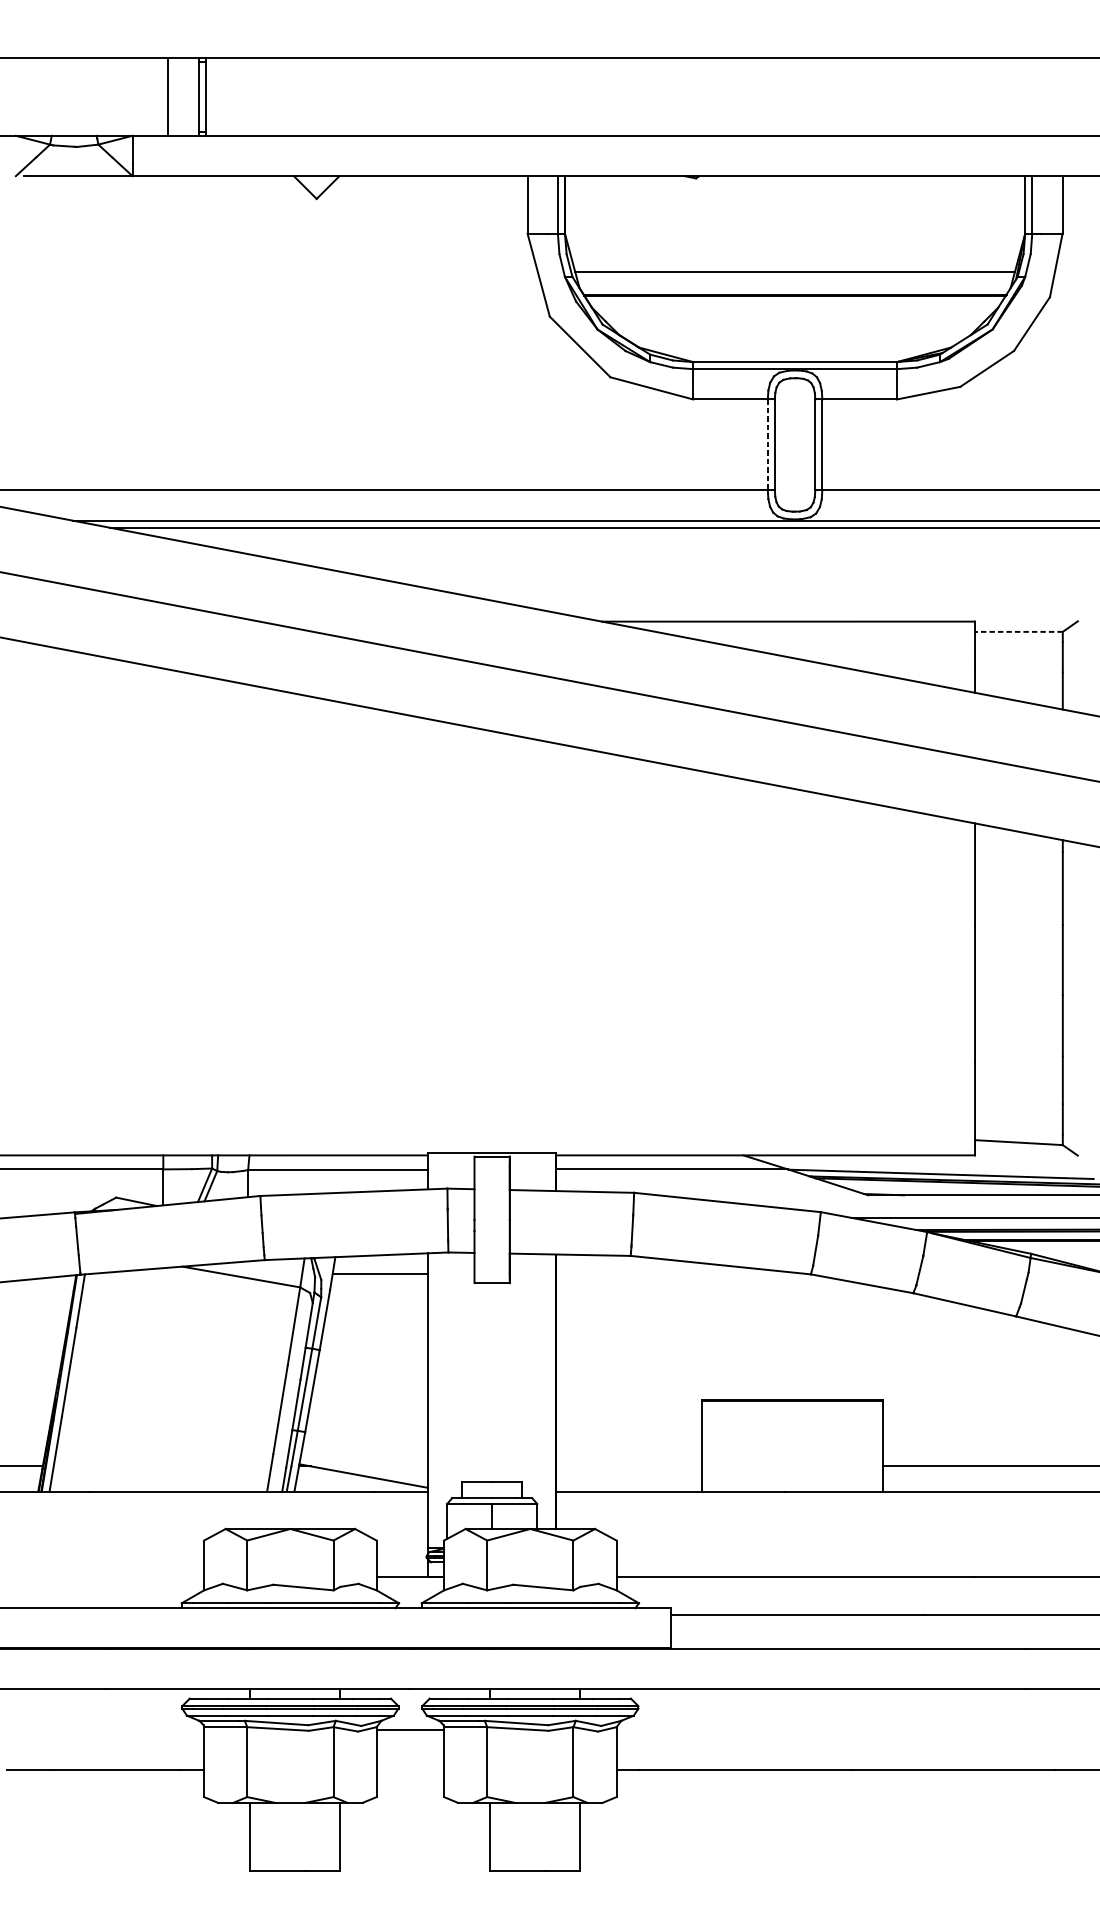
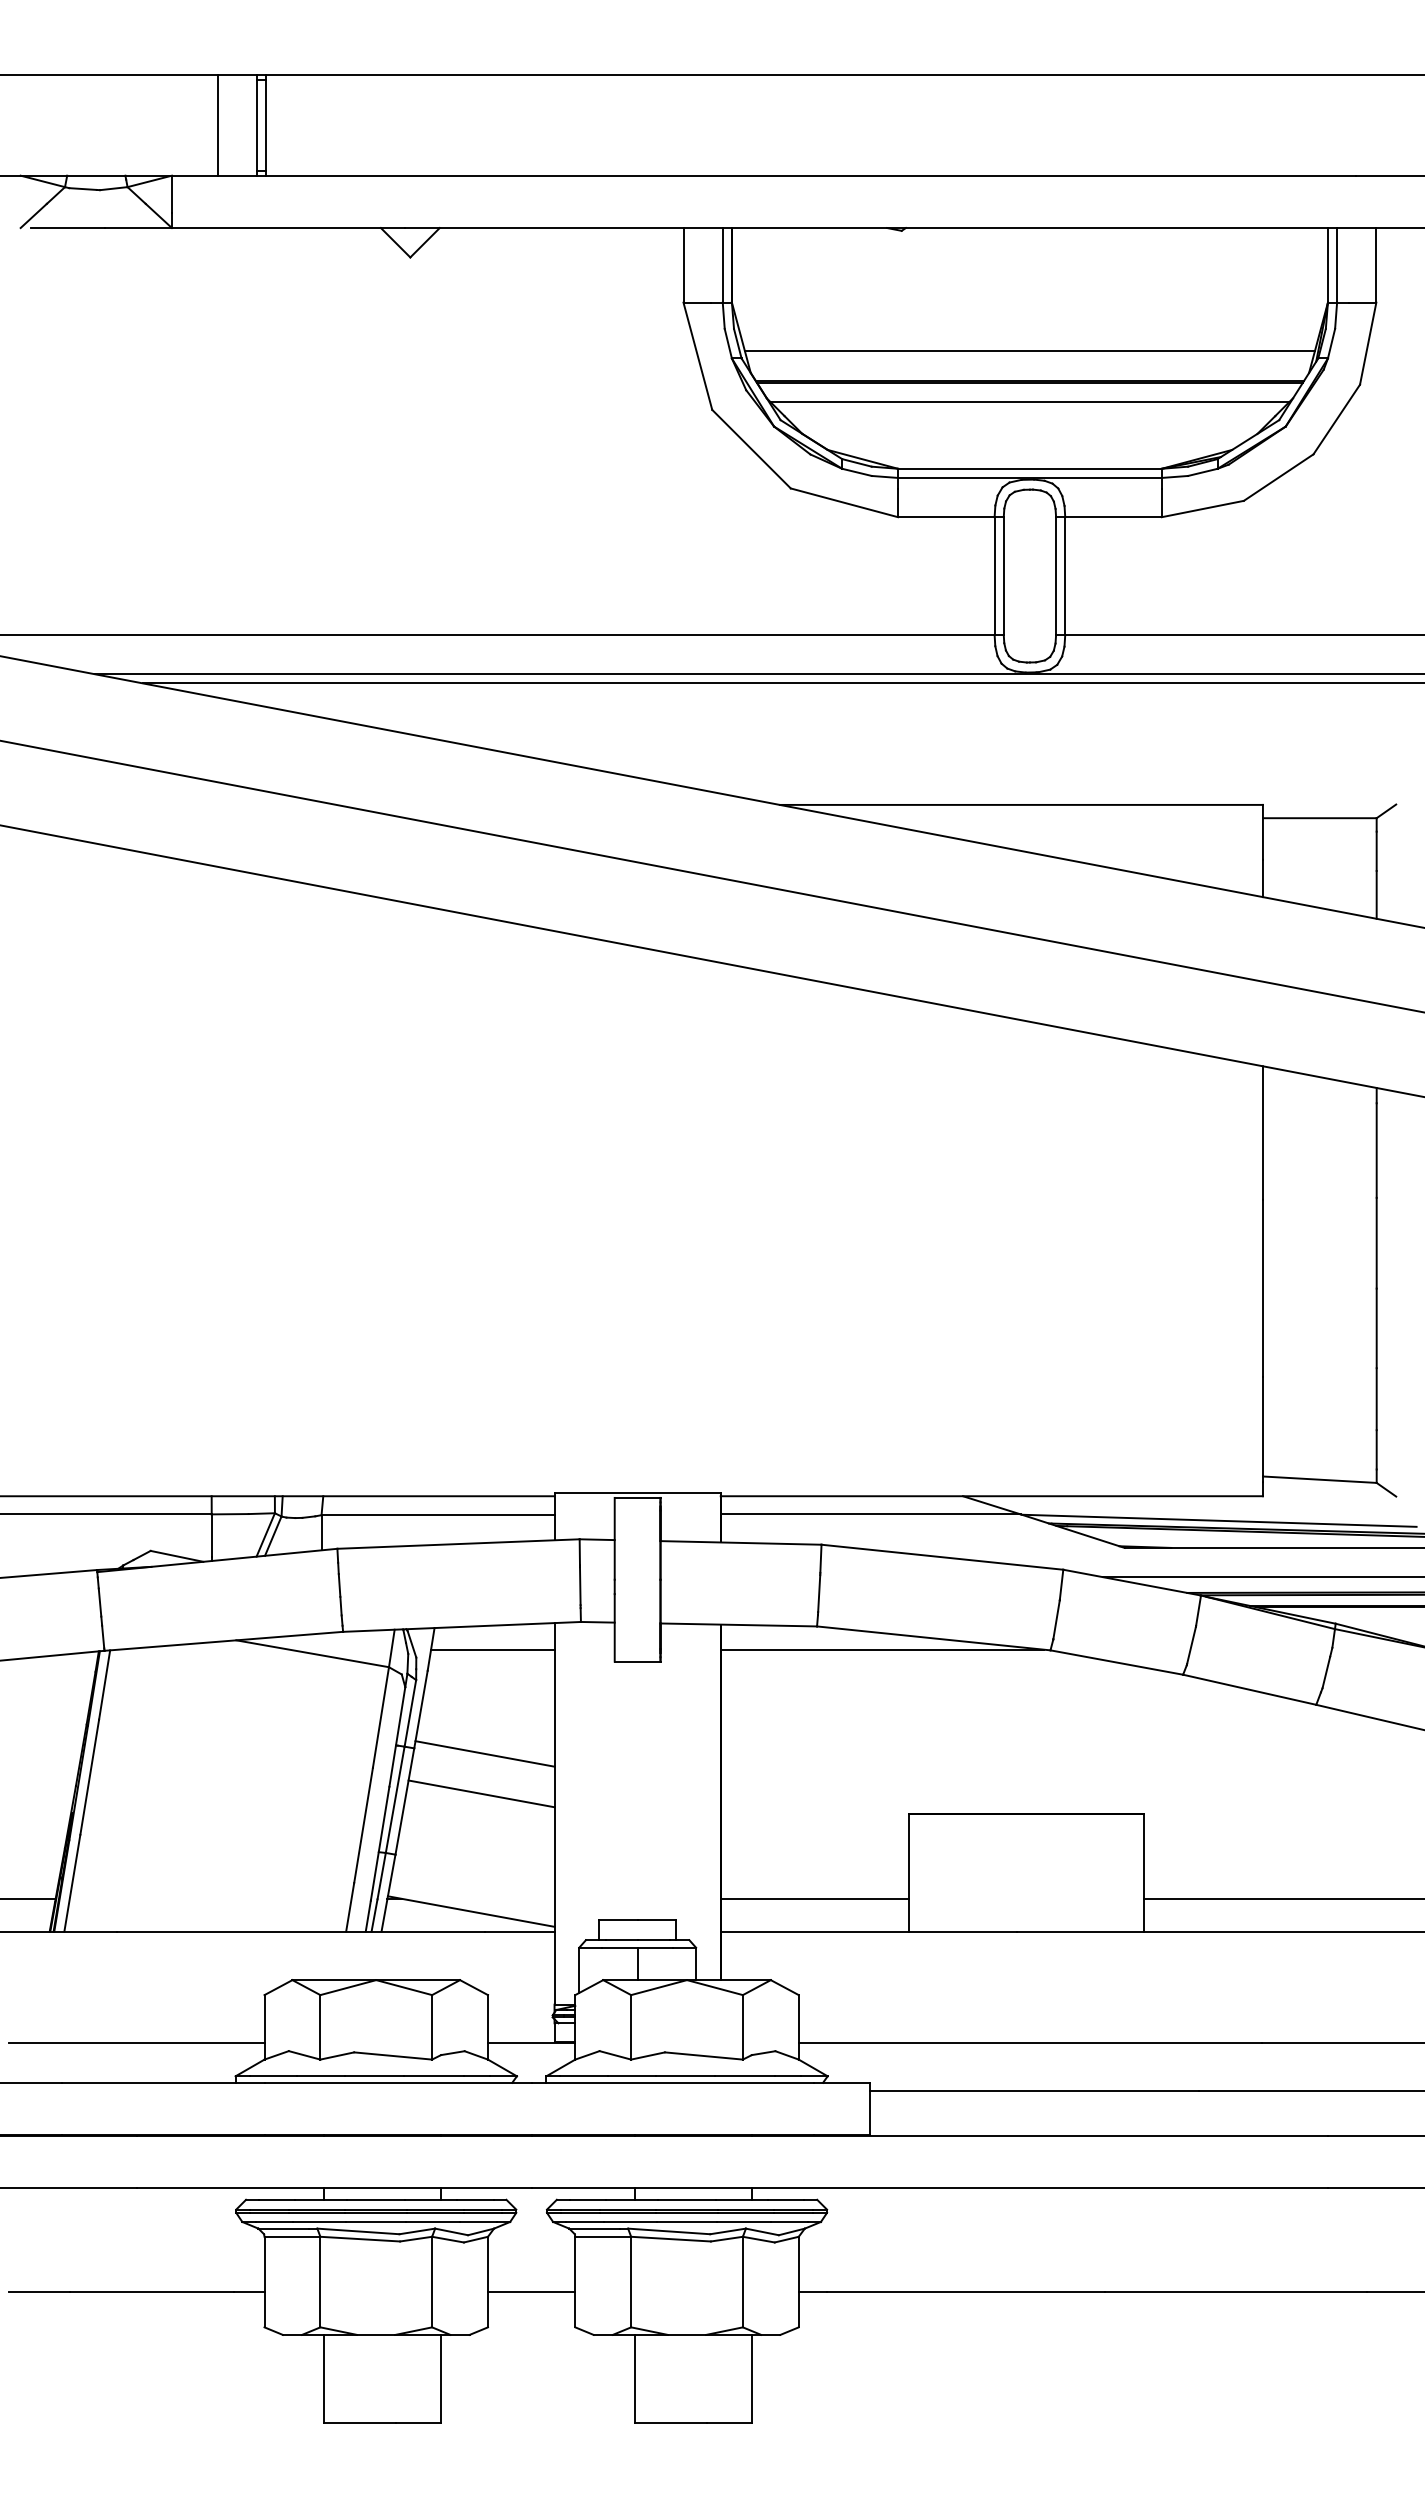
line: (794, 310) -> (1029, 402), added
line: (767, 445) -> (994, 576), dashed -> solid
line: (1018, 632) -> (1319, 818), dashed -> solid
line: (680, 1273) -> (881, 1649), added
line: (373, 1354) -> (484, 1753), added
line: (371, 1384) -> (481, 1793), added
line: (628, 1465) -> (814, 1898), added
line: (105, 1577) -> (136, 2042), added
line: (410, 1730) -> (531, 2291), moved

